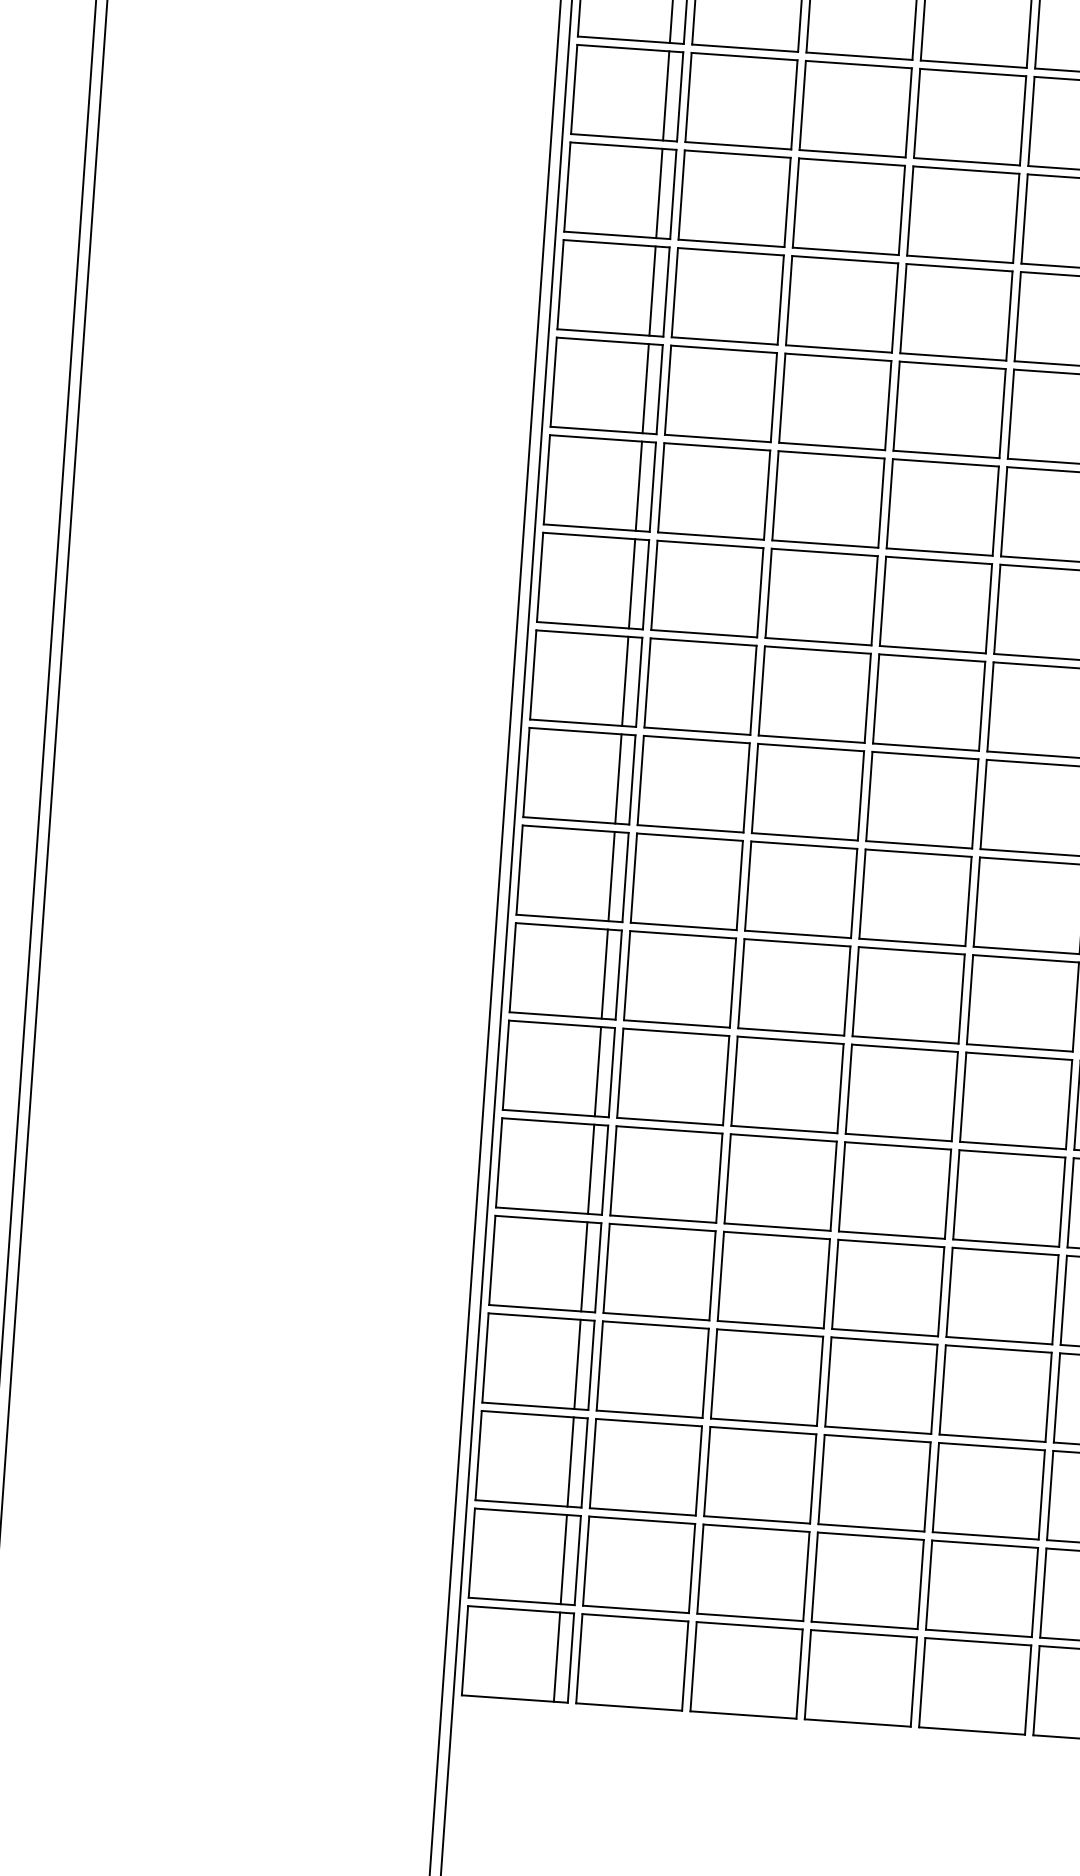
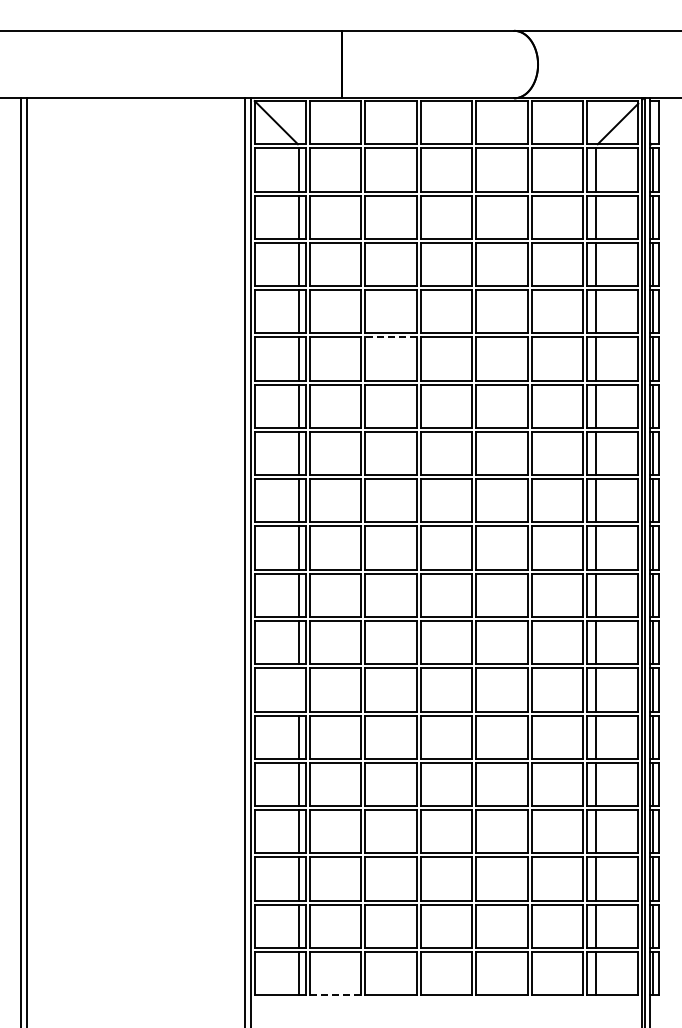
line: (839, 357) -> (391, 337), solid -> dashed
line: (598, 1070) -> (299, 689), removed
line: (628, 1707) -> (335, 995), solid -> dashed

